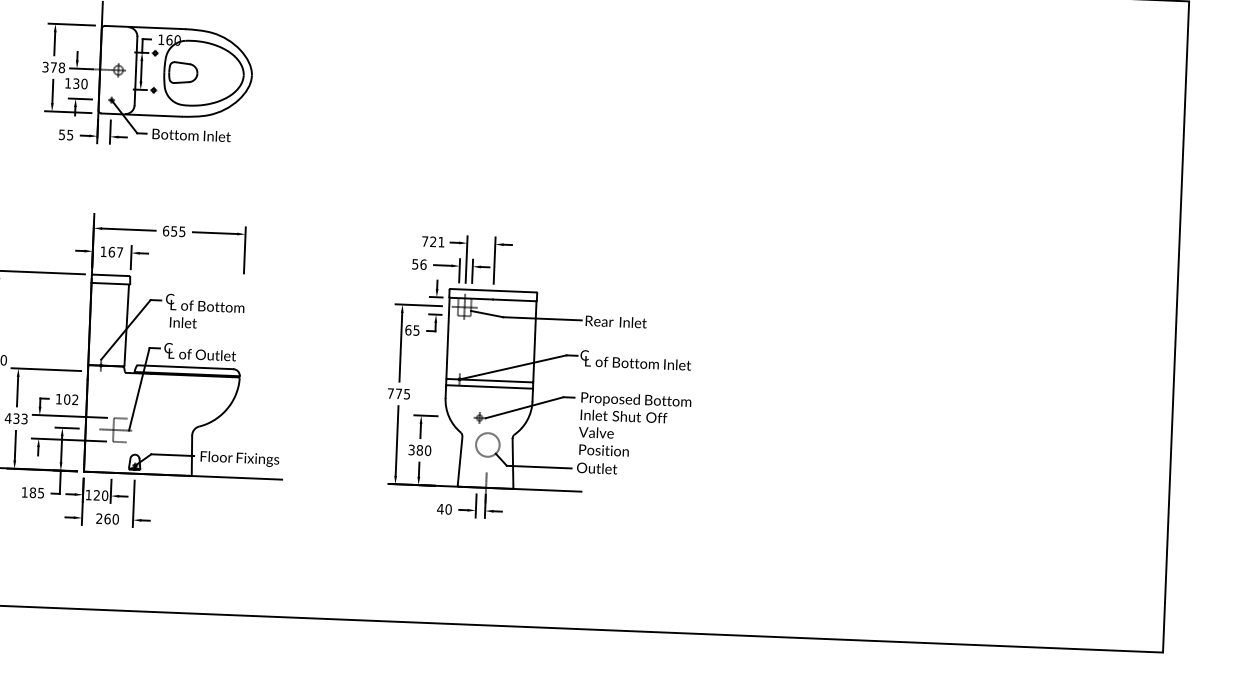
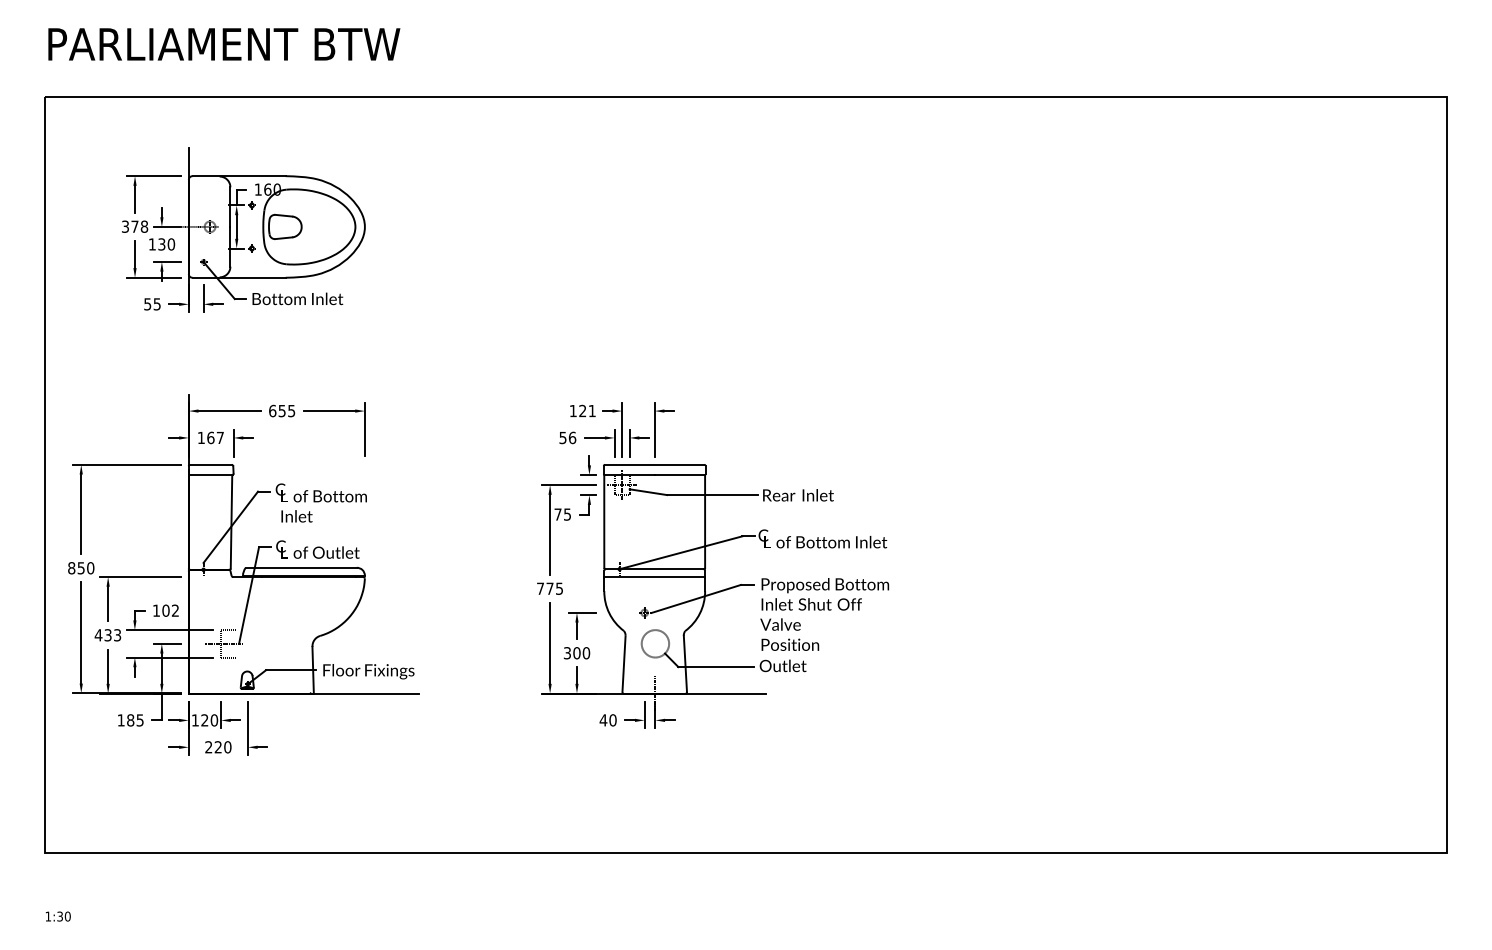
text: (424, 241) -> (572, 411), 721 -> 121
text: (407, 330) -> (557, 514), 65 -> 75
text: (419, 450) -> (576, 653), 380 -> 300
text: (107, 519) -> (218, 747), 260 -> 220

